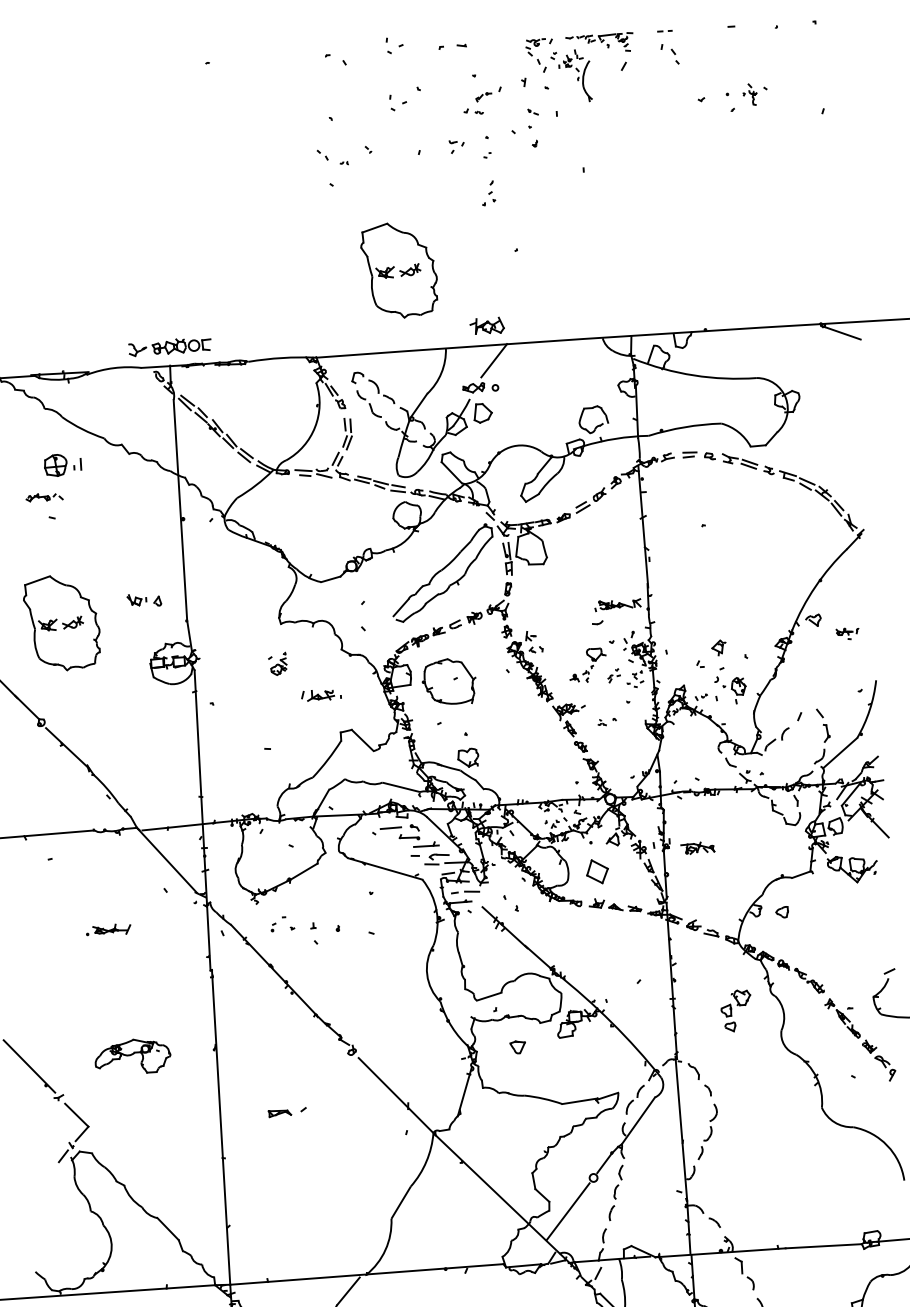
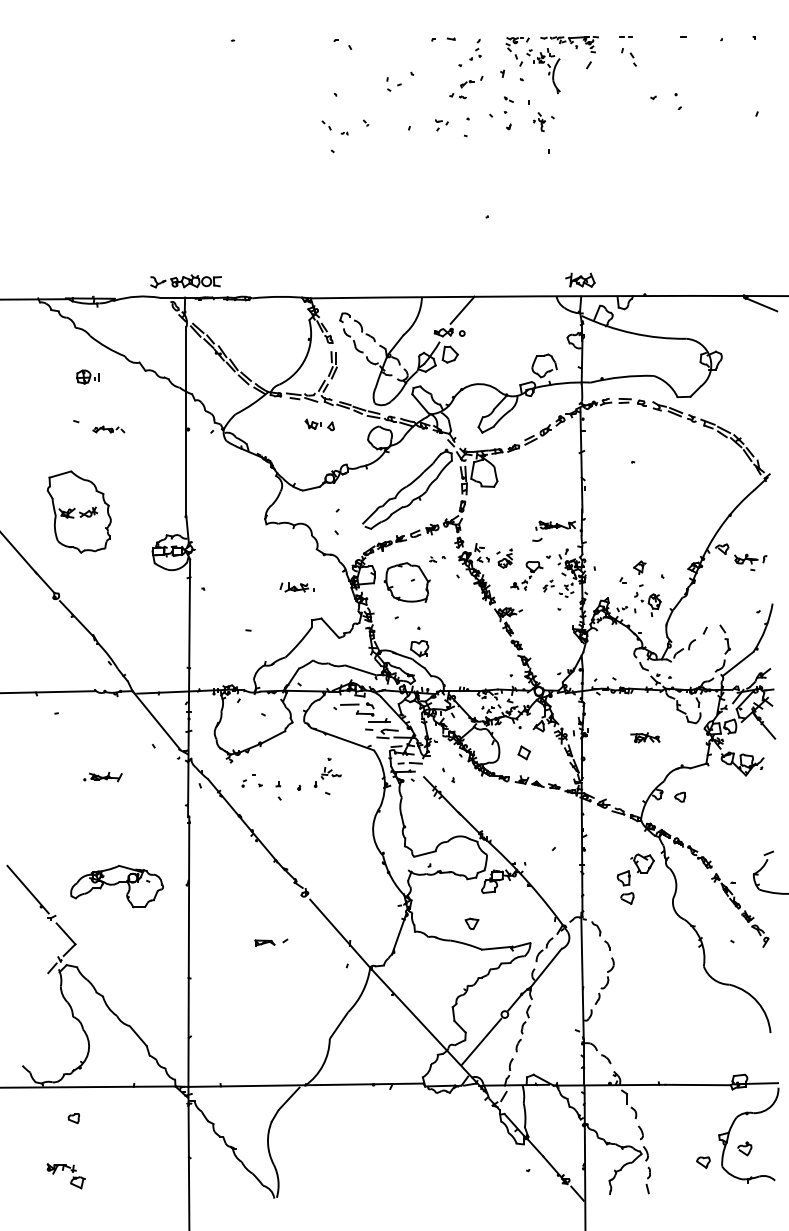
part: (394, 45) -> (393, 35), removed
part: (754, 94) -> (543, 122), moved
part: (488, 193) -> (475, 49), moved
part: (398, 269) -> (385, 227), removed
part: (487, 325) -> (580, 279), moved
part: (62, 464) -> (87, 376), size x0.71
part: (44, 497) -> (108, 429), moved
part: (143, 599) -> (319, 424), moved
part: (847, 633) -> (750, 562), size x1.67
part: (277, 664) -> (504, 558), moved
part: (607, 722) -> (437, 559), moved
part: (698, 847) -> (645, 737), moved
part: (597, 871) -> (524, 752), size x0.62
part: (370, 914) -> (327, 777), added
part: (736, 1010) -> (635, 878), size x1.43
part: (517, 1046) -> (471, 923), moved
part: (132, 1056) -> (116, 886), size x1.43
part: (287, 1112) -> (271, 942), moved

